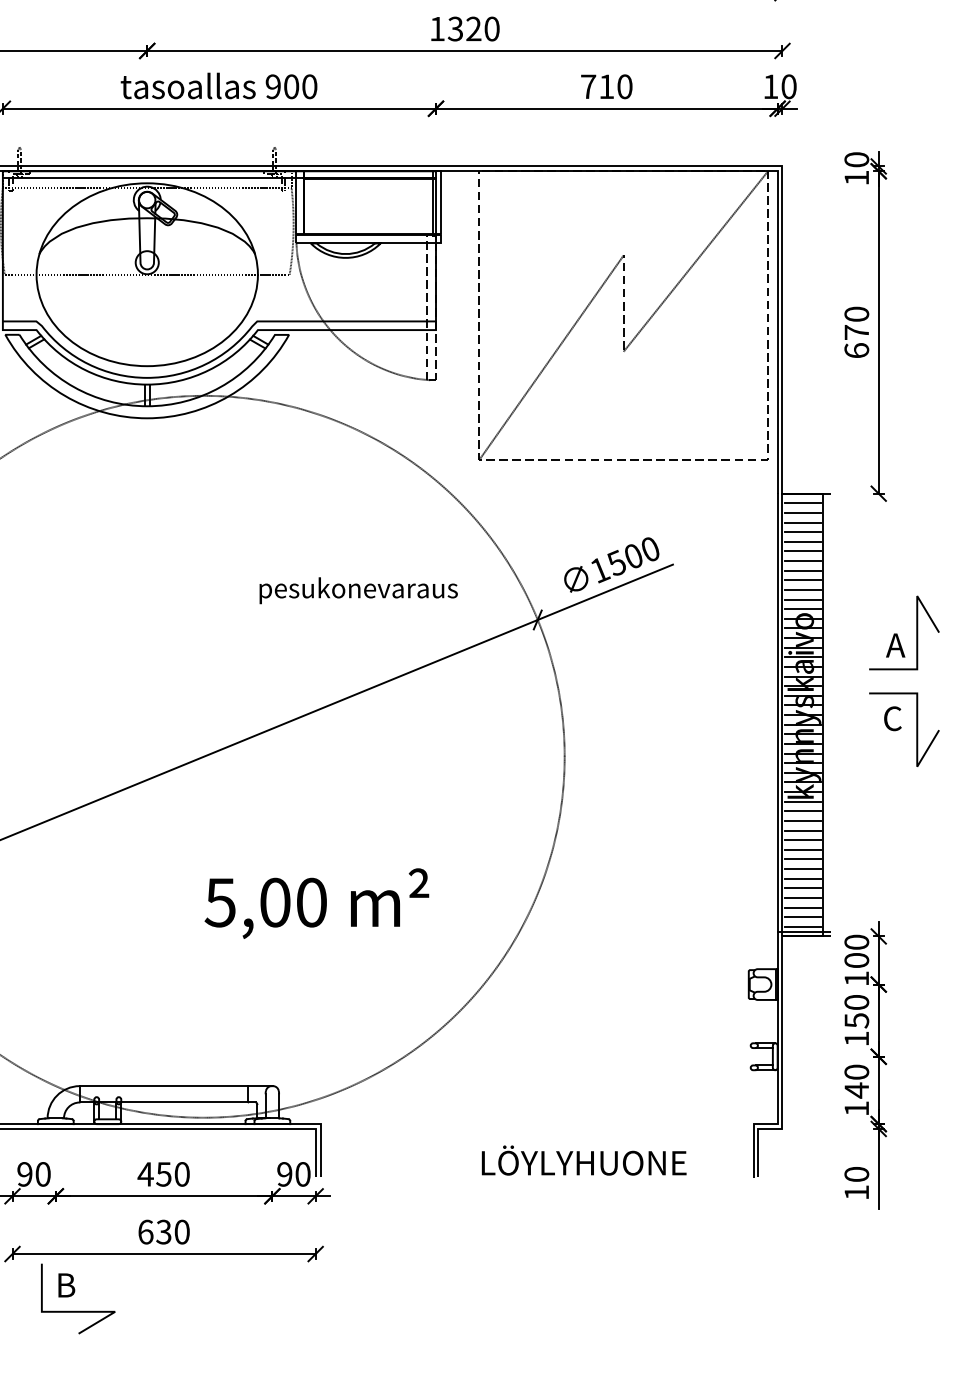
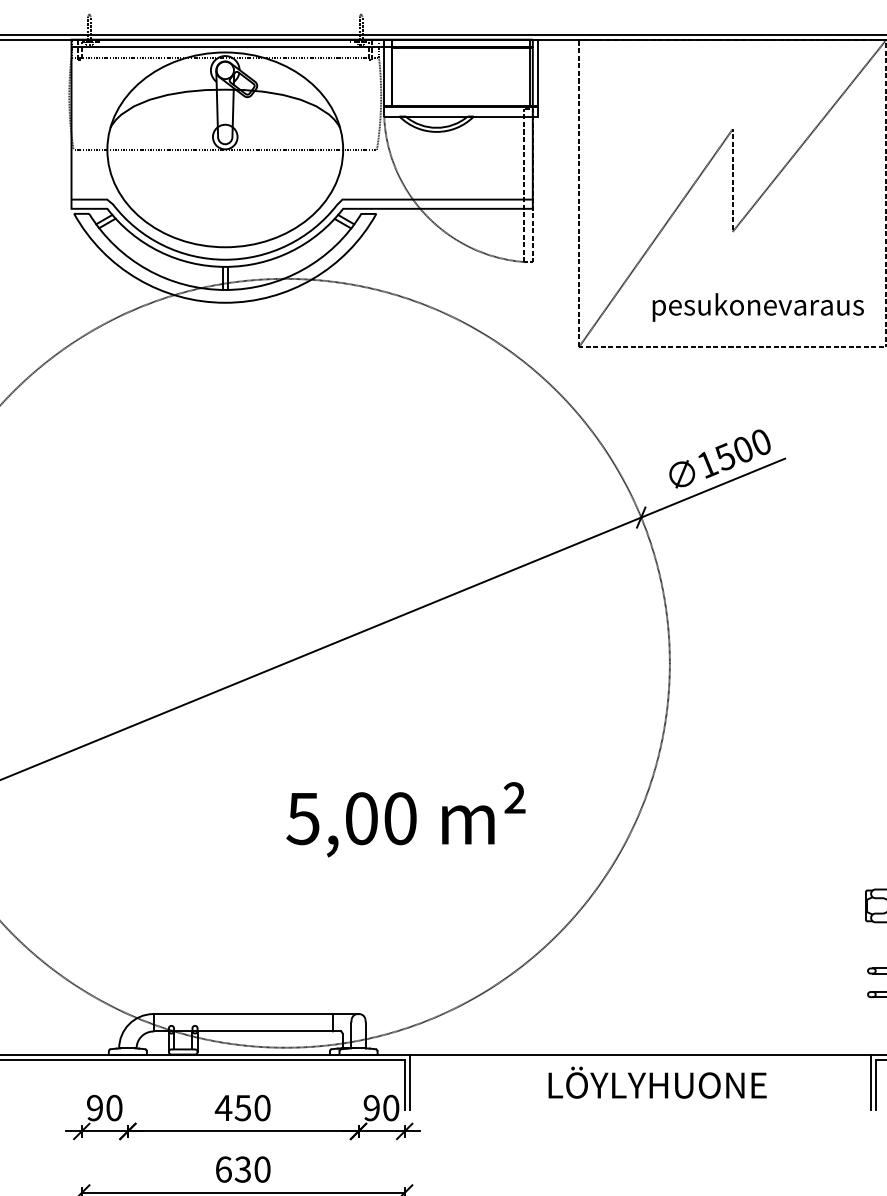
text: (358, 590) -> (758, 307), moved
line: (536, 1124) -> (639, 1054), added
text: (583, 1160) -> (656, 1082), moved

